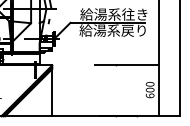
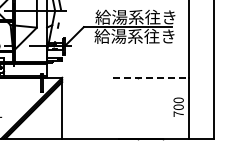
text: (134, 30) -> (159, 36), 給湯系戻り -> 給湯系往き
line: (126, 65) -> (150, 77), solid -> dashed
text: (150, 95) -> (178, 113), 600 -> 700

